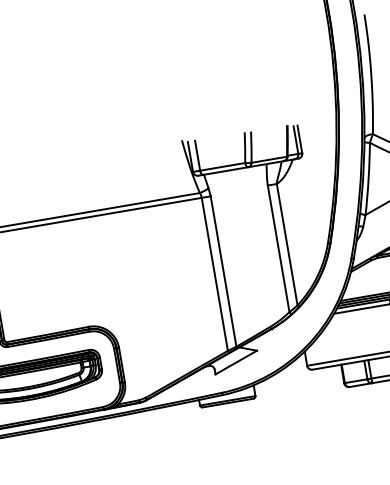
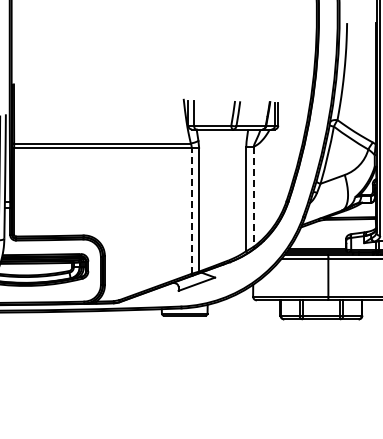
line: (286, 244) -> (253, 196), solid -> dashed
line: (214, 274) -> (191, 210), solid -> dashed

